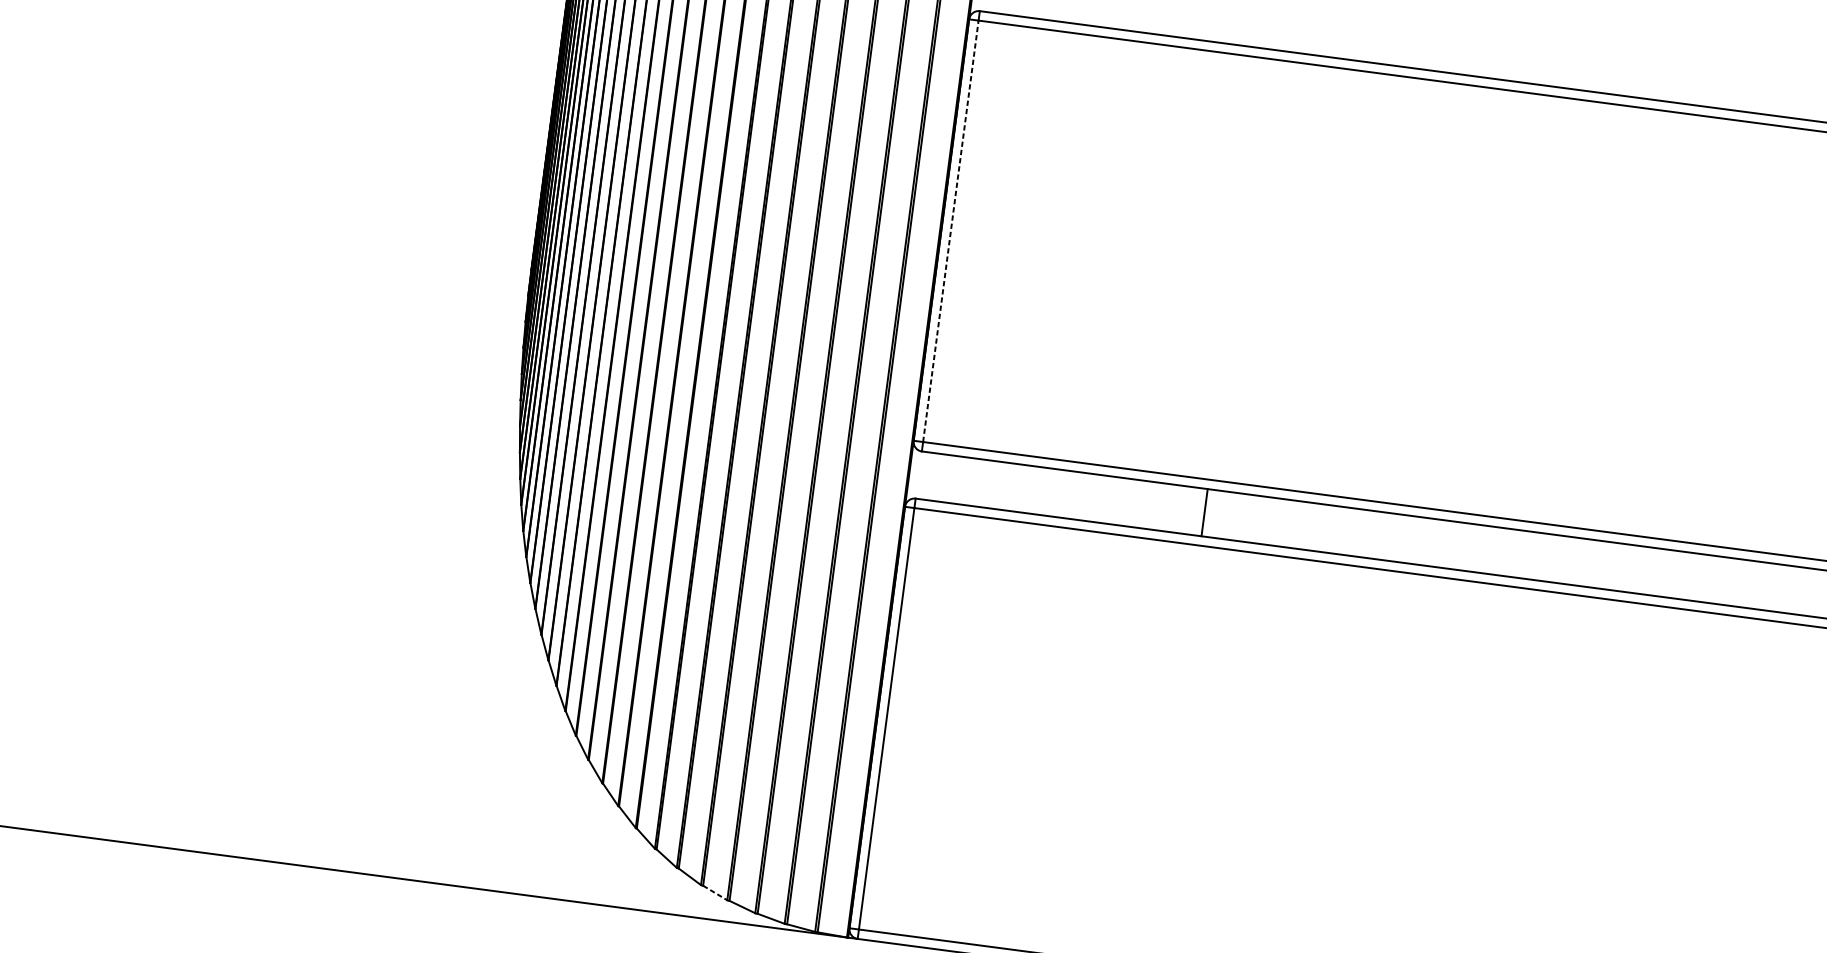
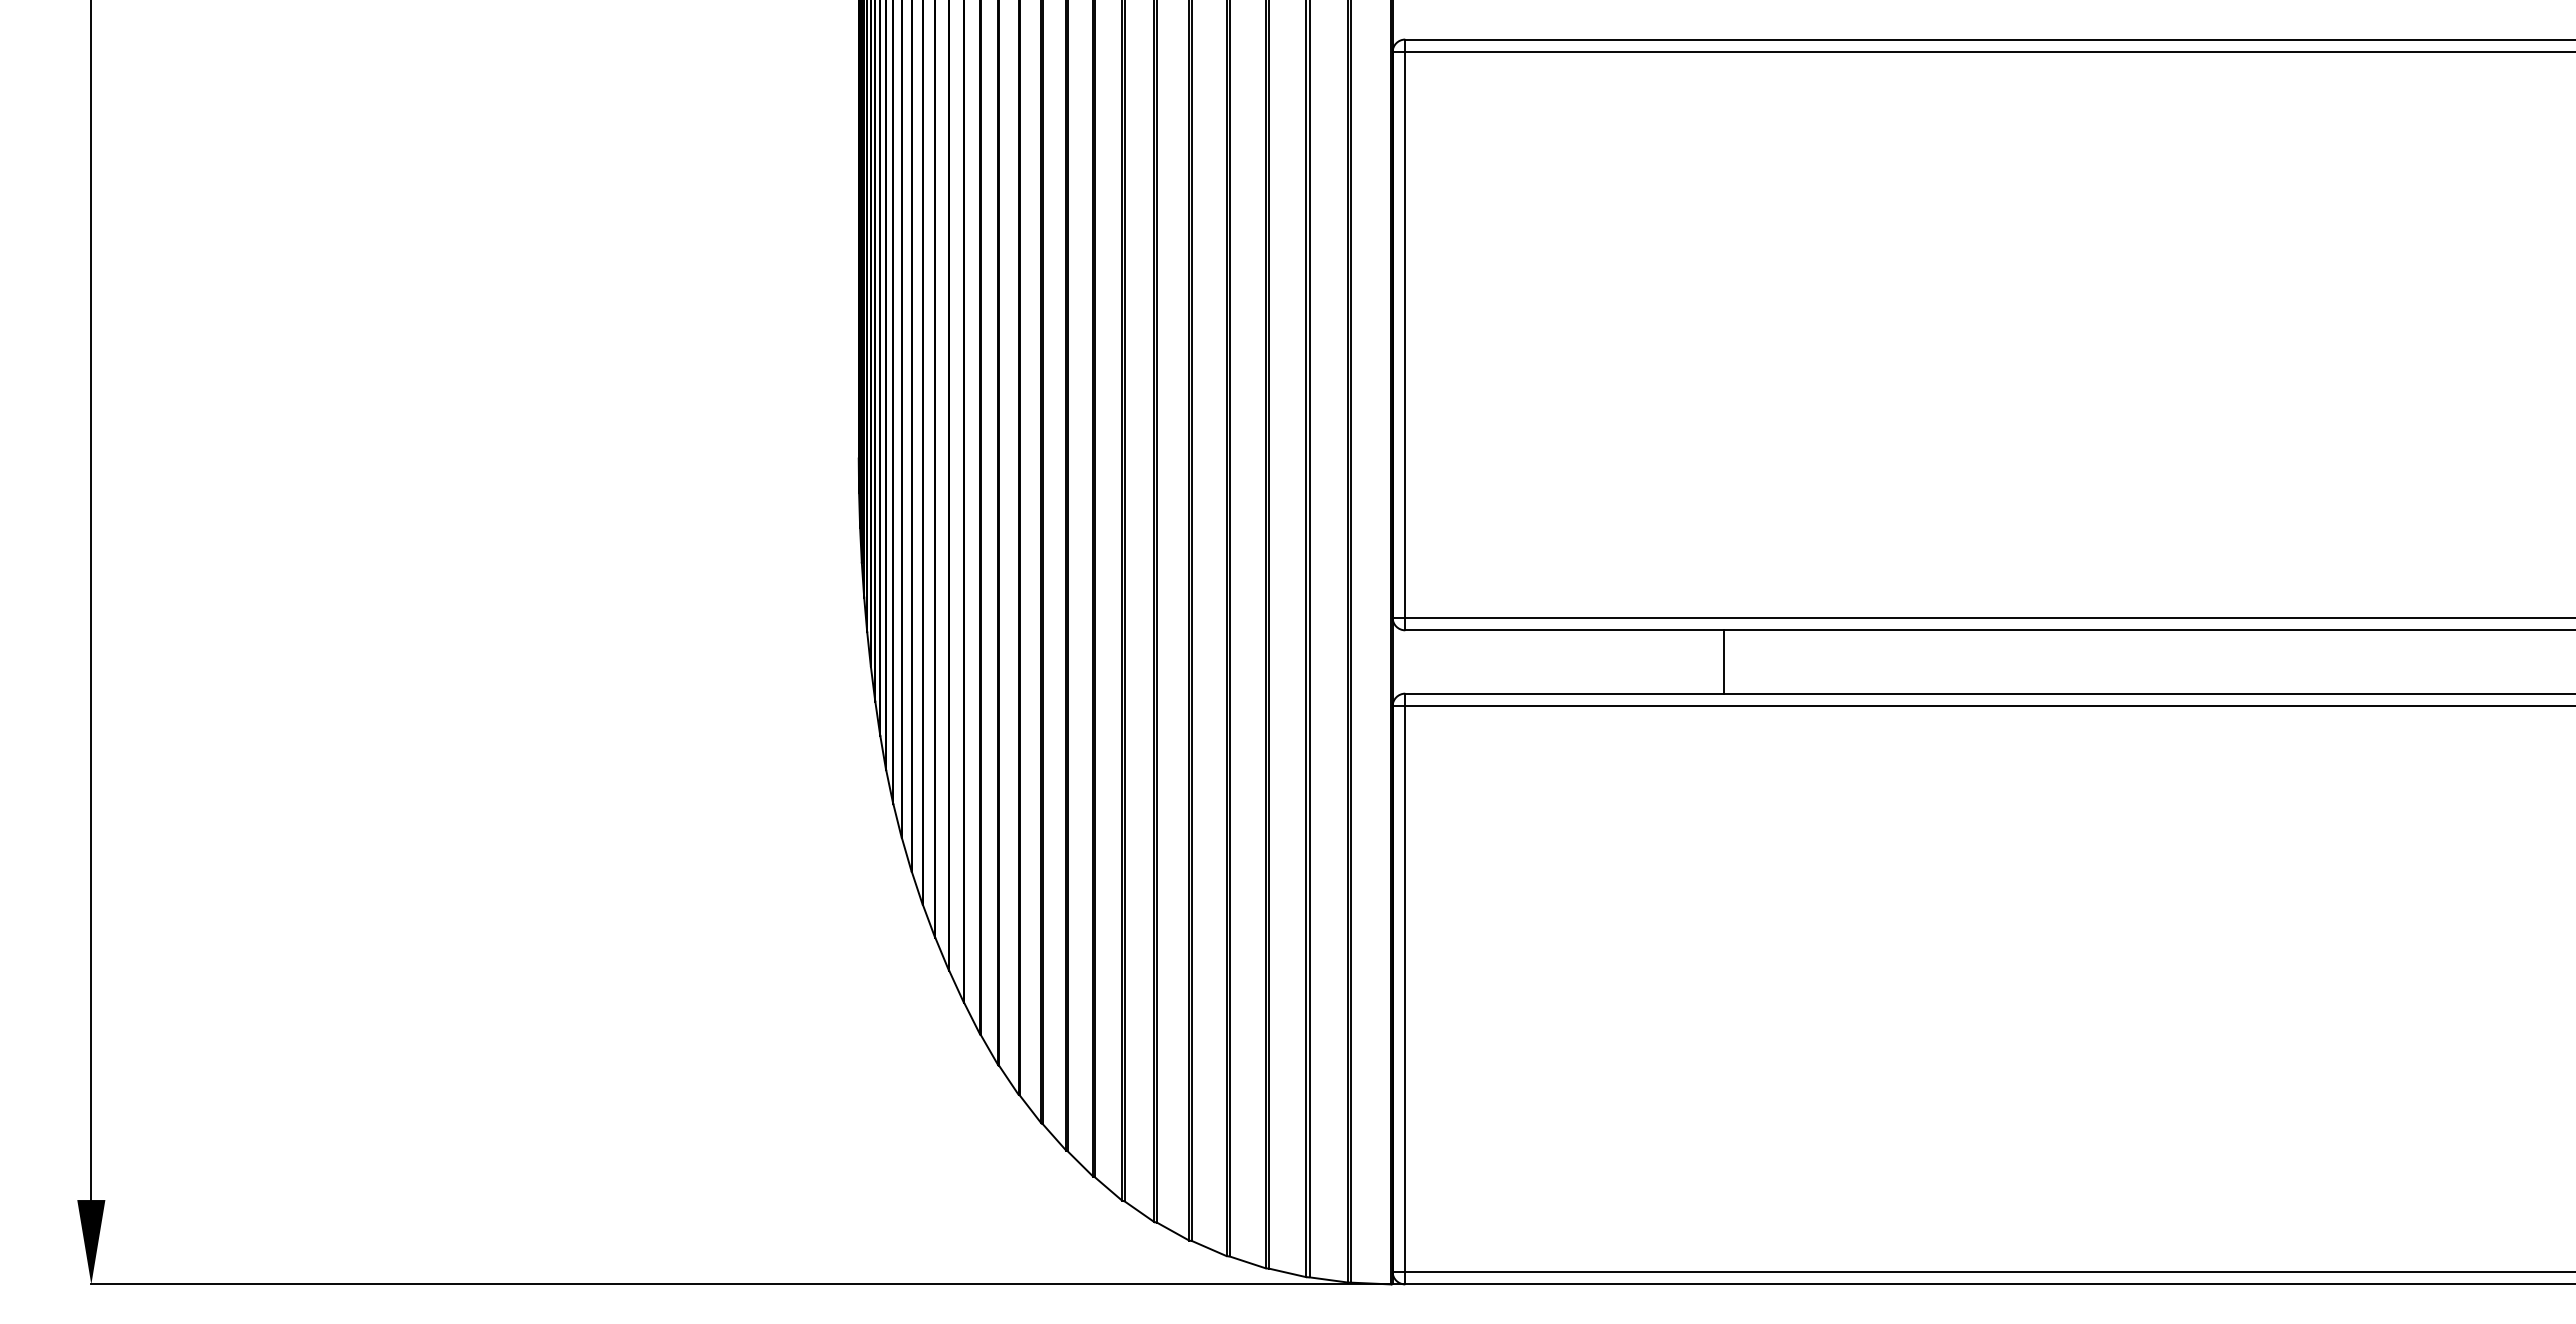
line: (951, 231) -> (1405, 334), dashed -> solid
line: (1204, 512) -> (1723, 661), moved
line: (715, 892) -> (1209, 1248), dashed -> solid

